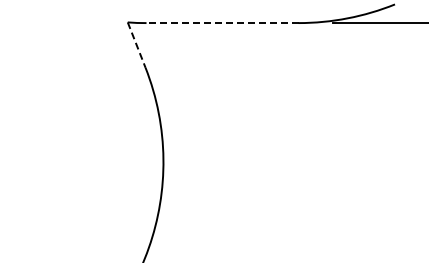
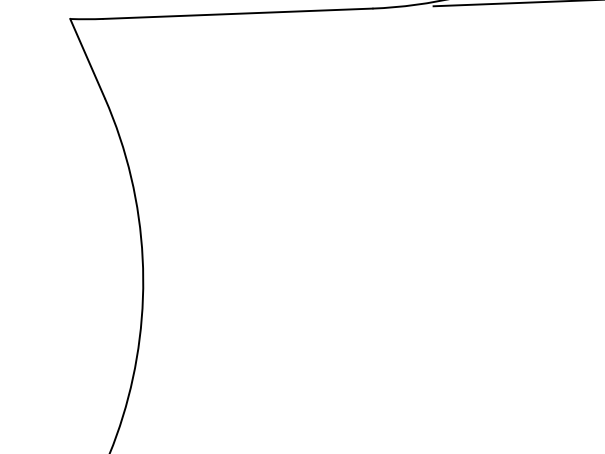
line: (222, 23) -> (237, 14), dashed -> solid
line: (136, 45) -> (87, 59), dashed -> solid

